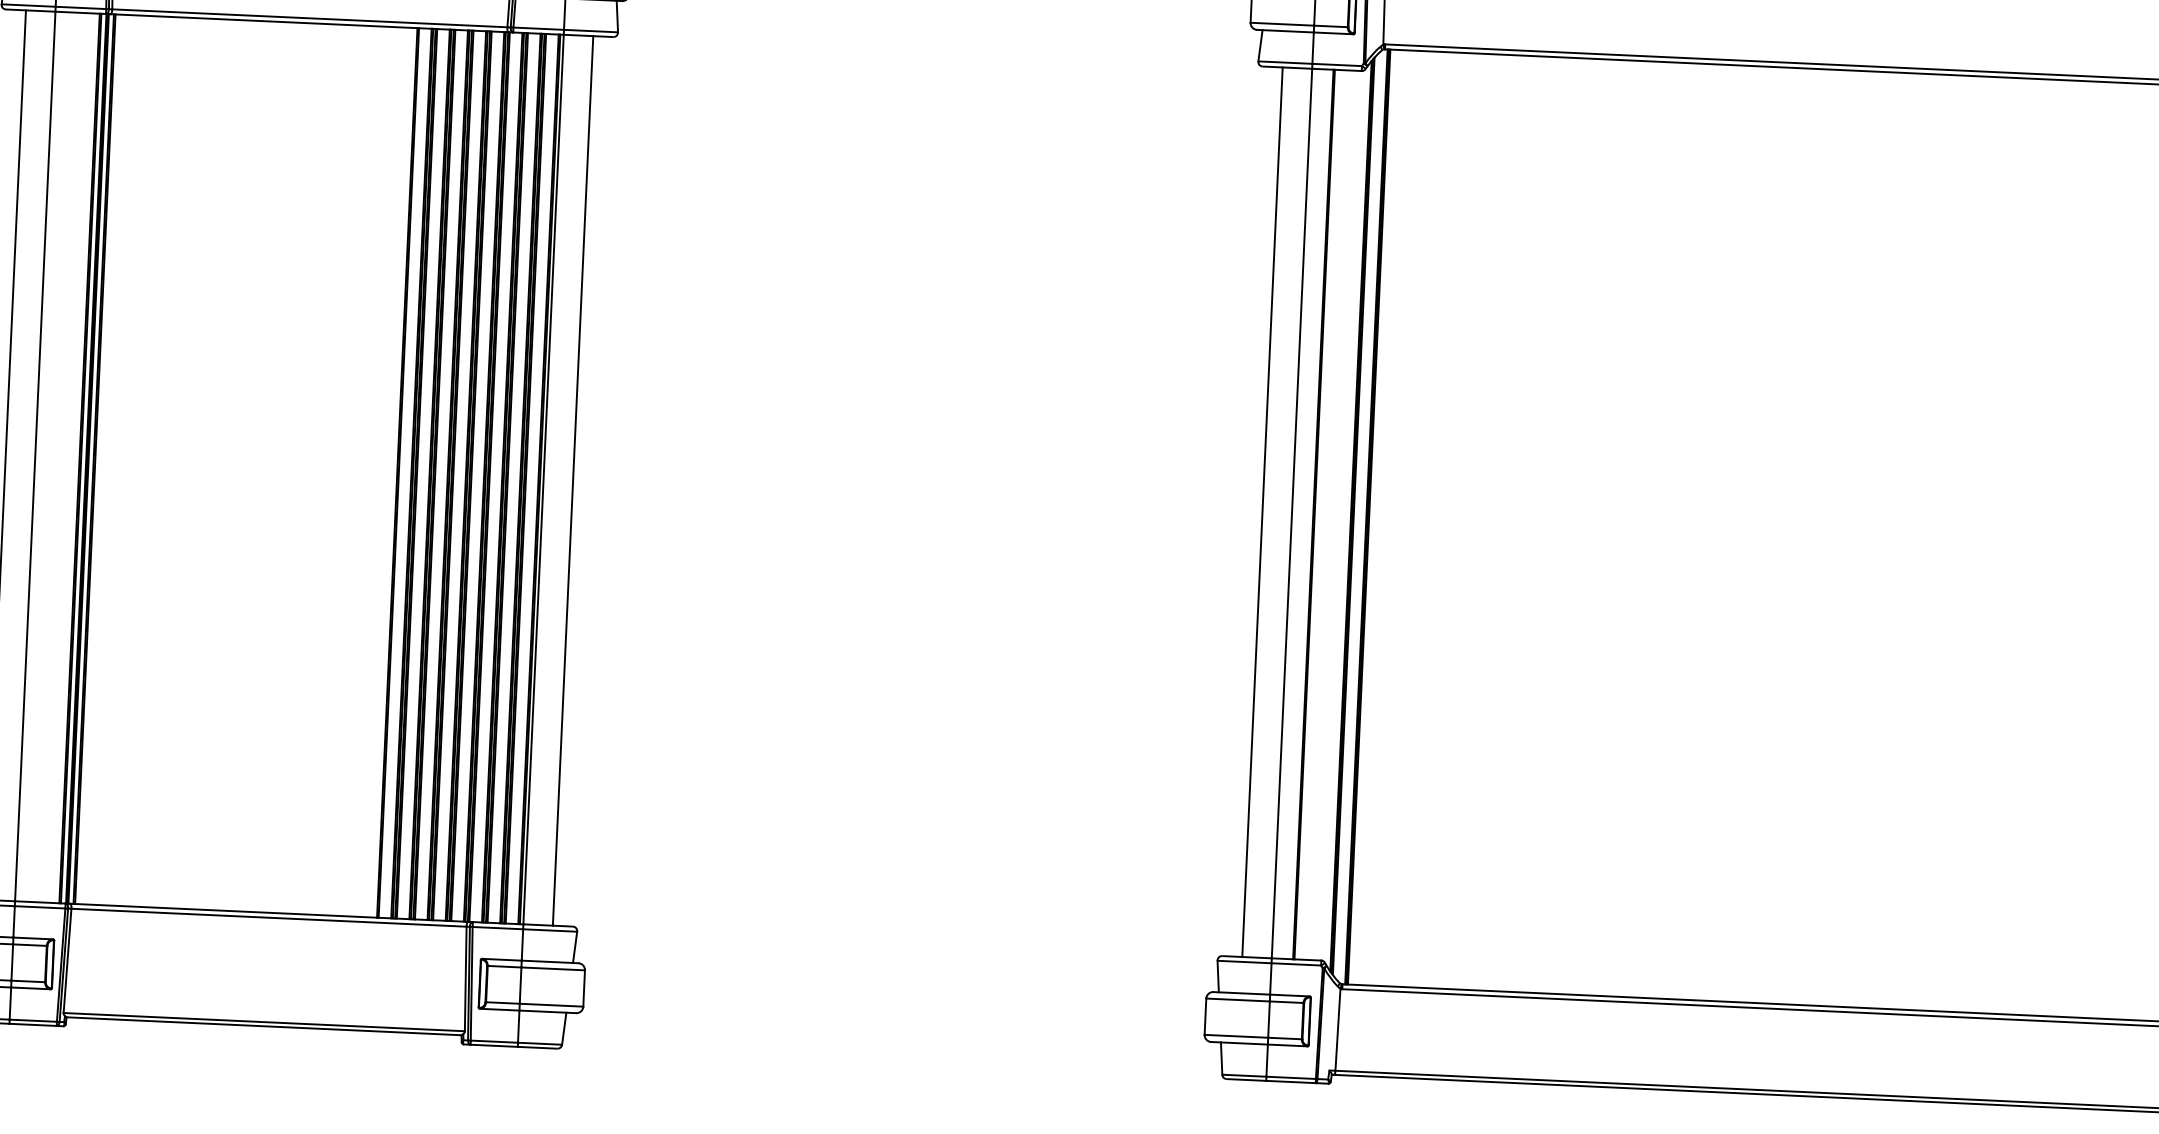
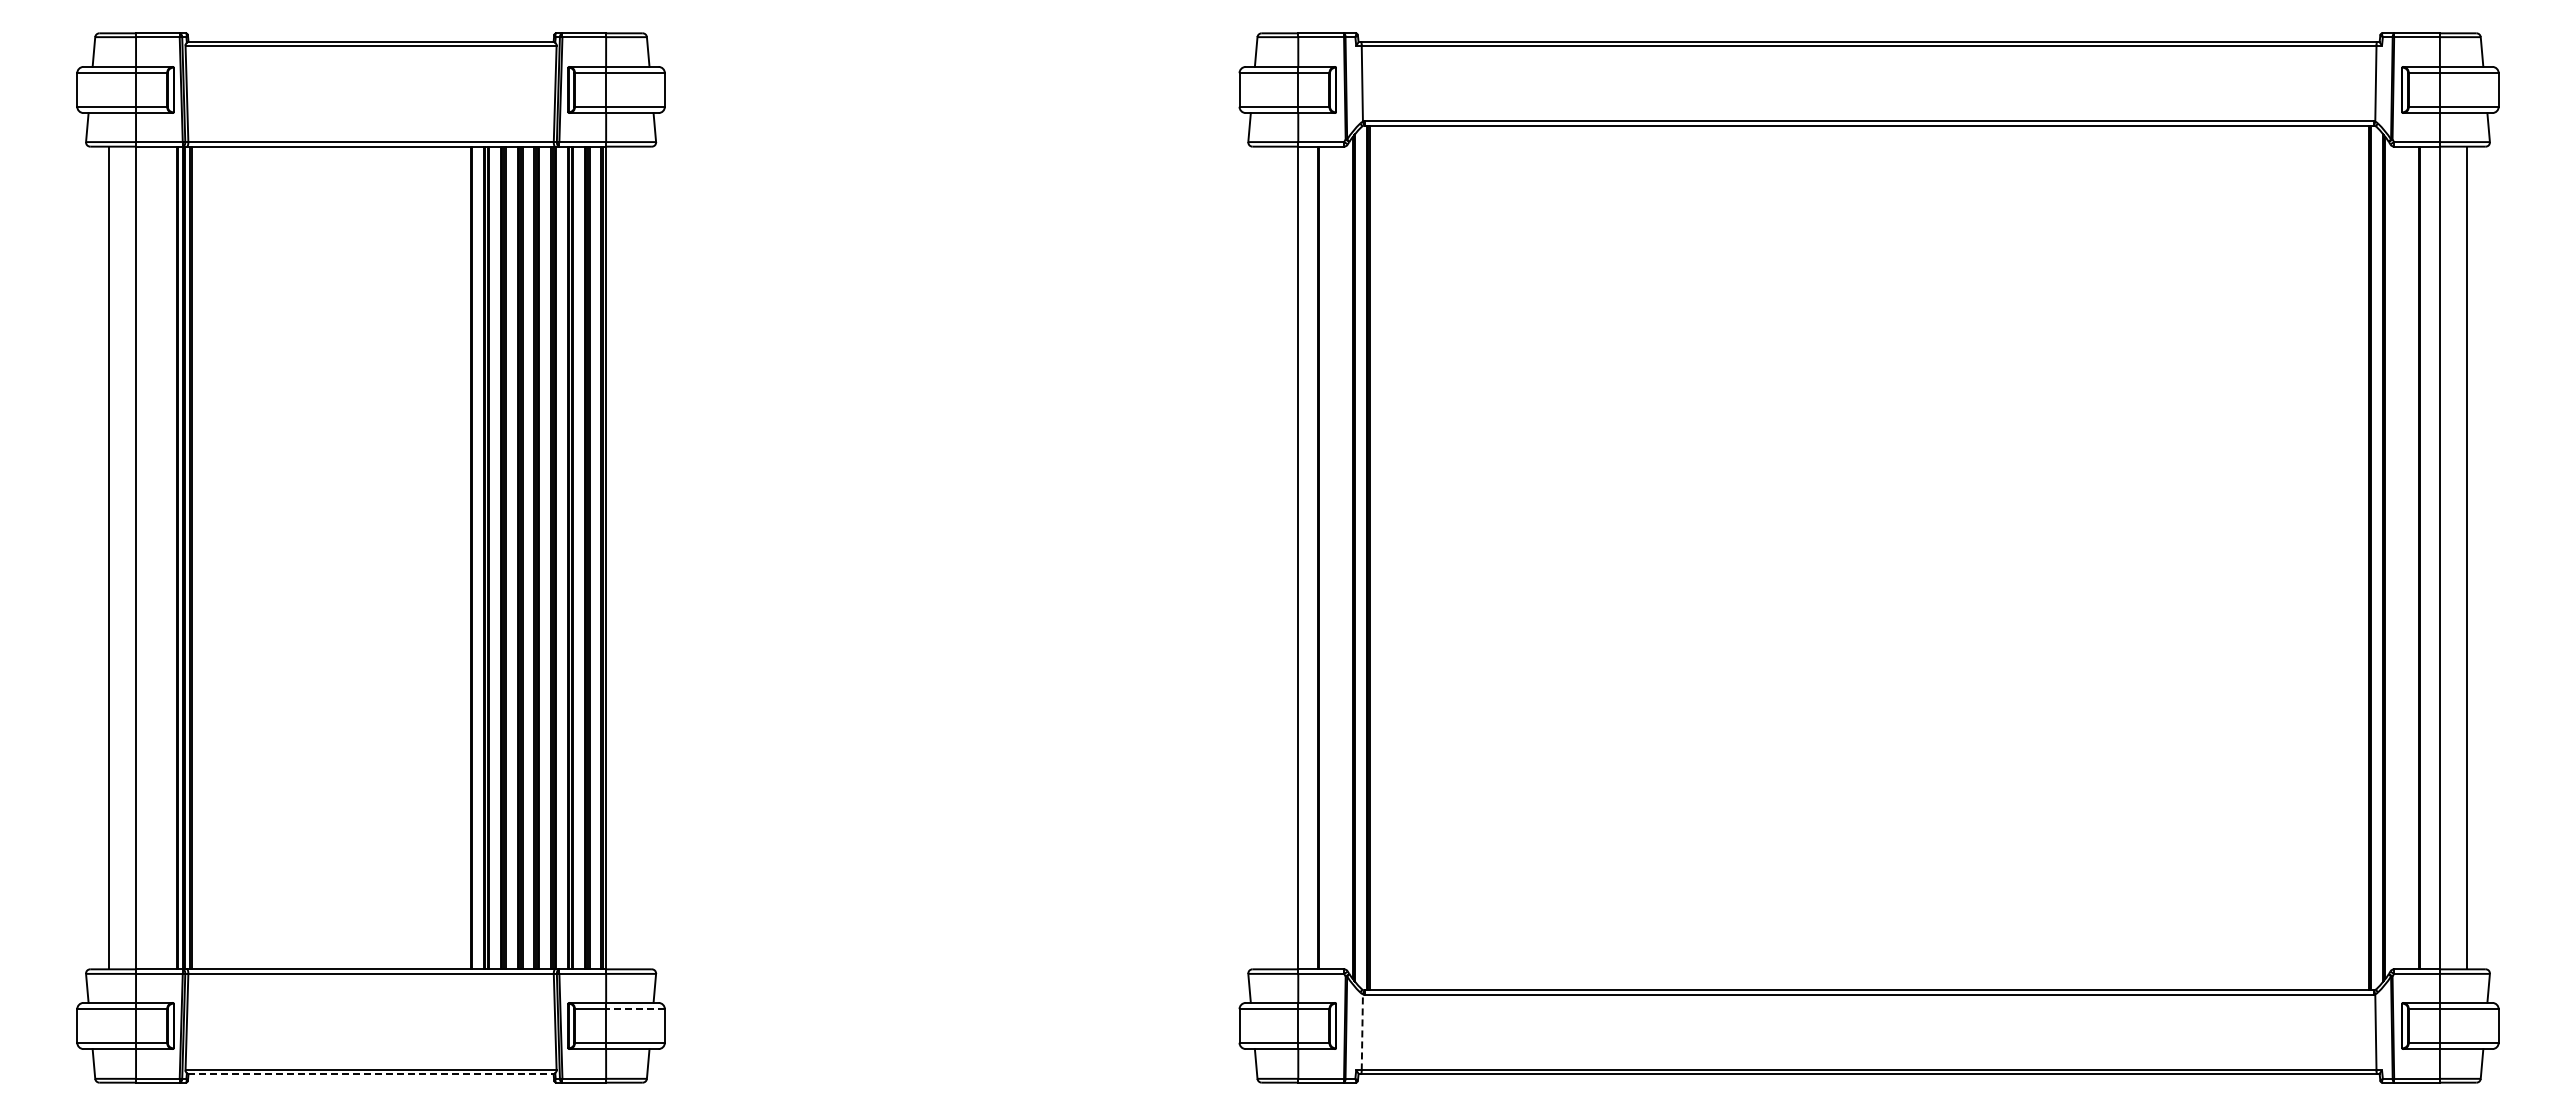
line: (573, 480) -> (633, 557), removed
line: (1263, 511) -> (1271, 557), removed
line: (553, 969) -> (635, 1009), solid -> dashed
line: (264, 1026) -> (371, 1074), solid -> dashed
line: (1338, 1029) -> (1362, 1032), solid -> dashed

